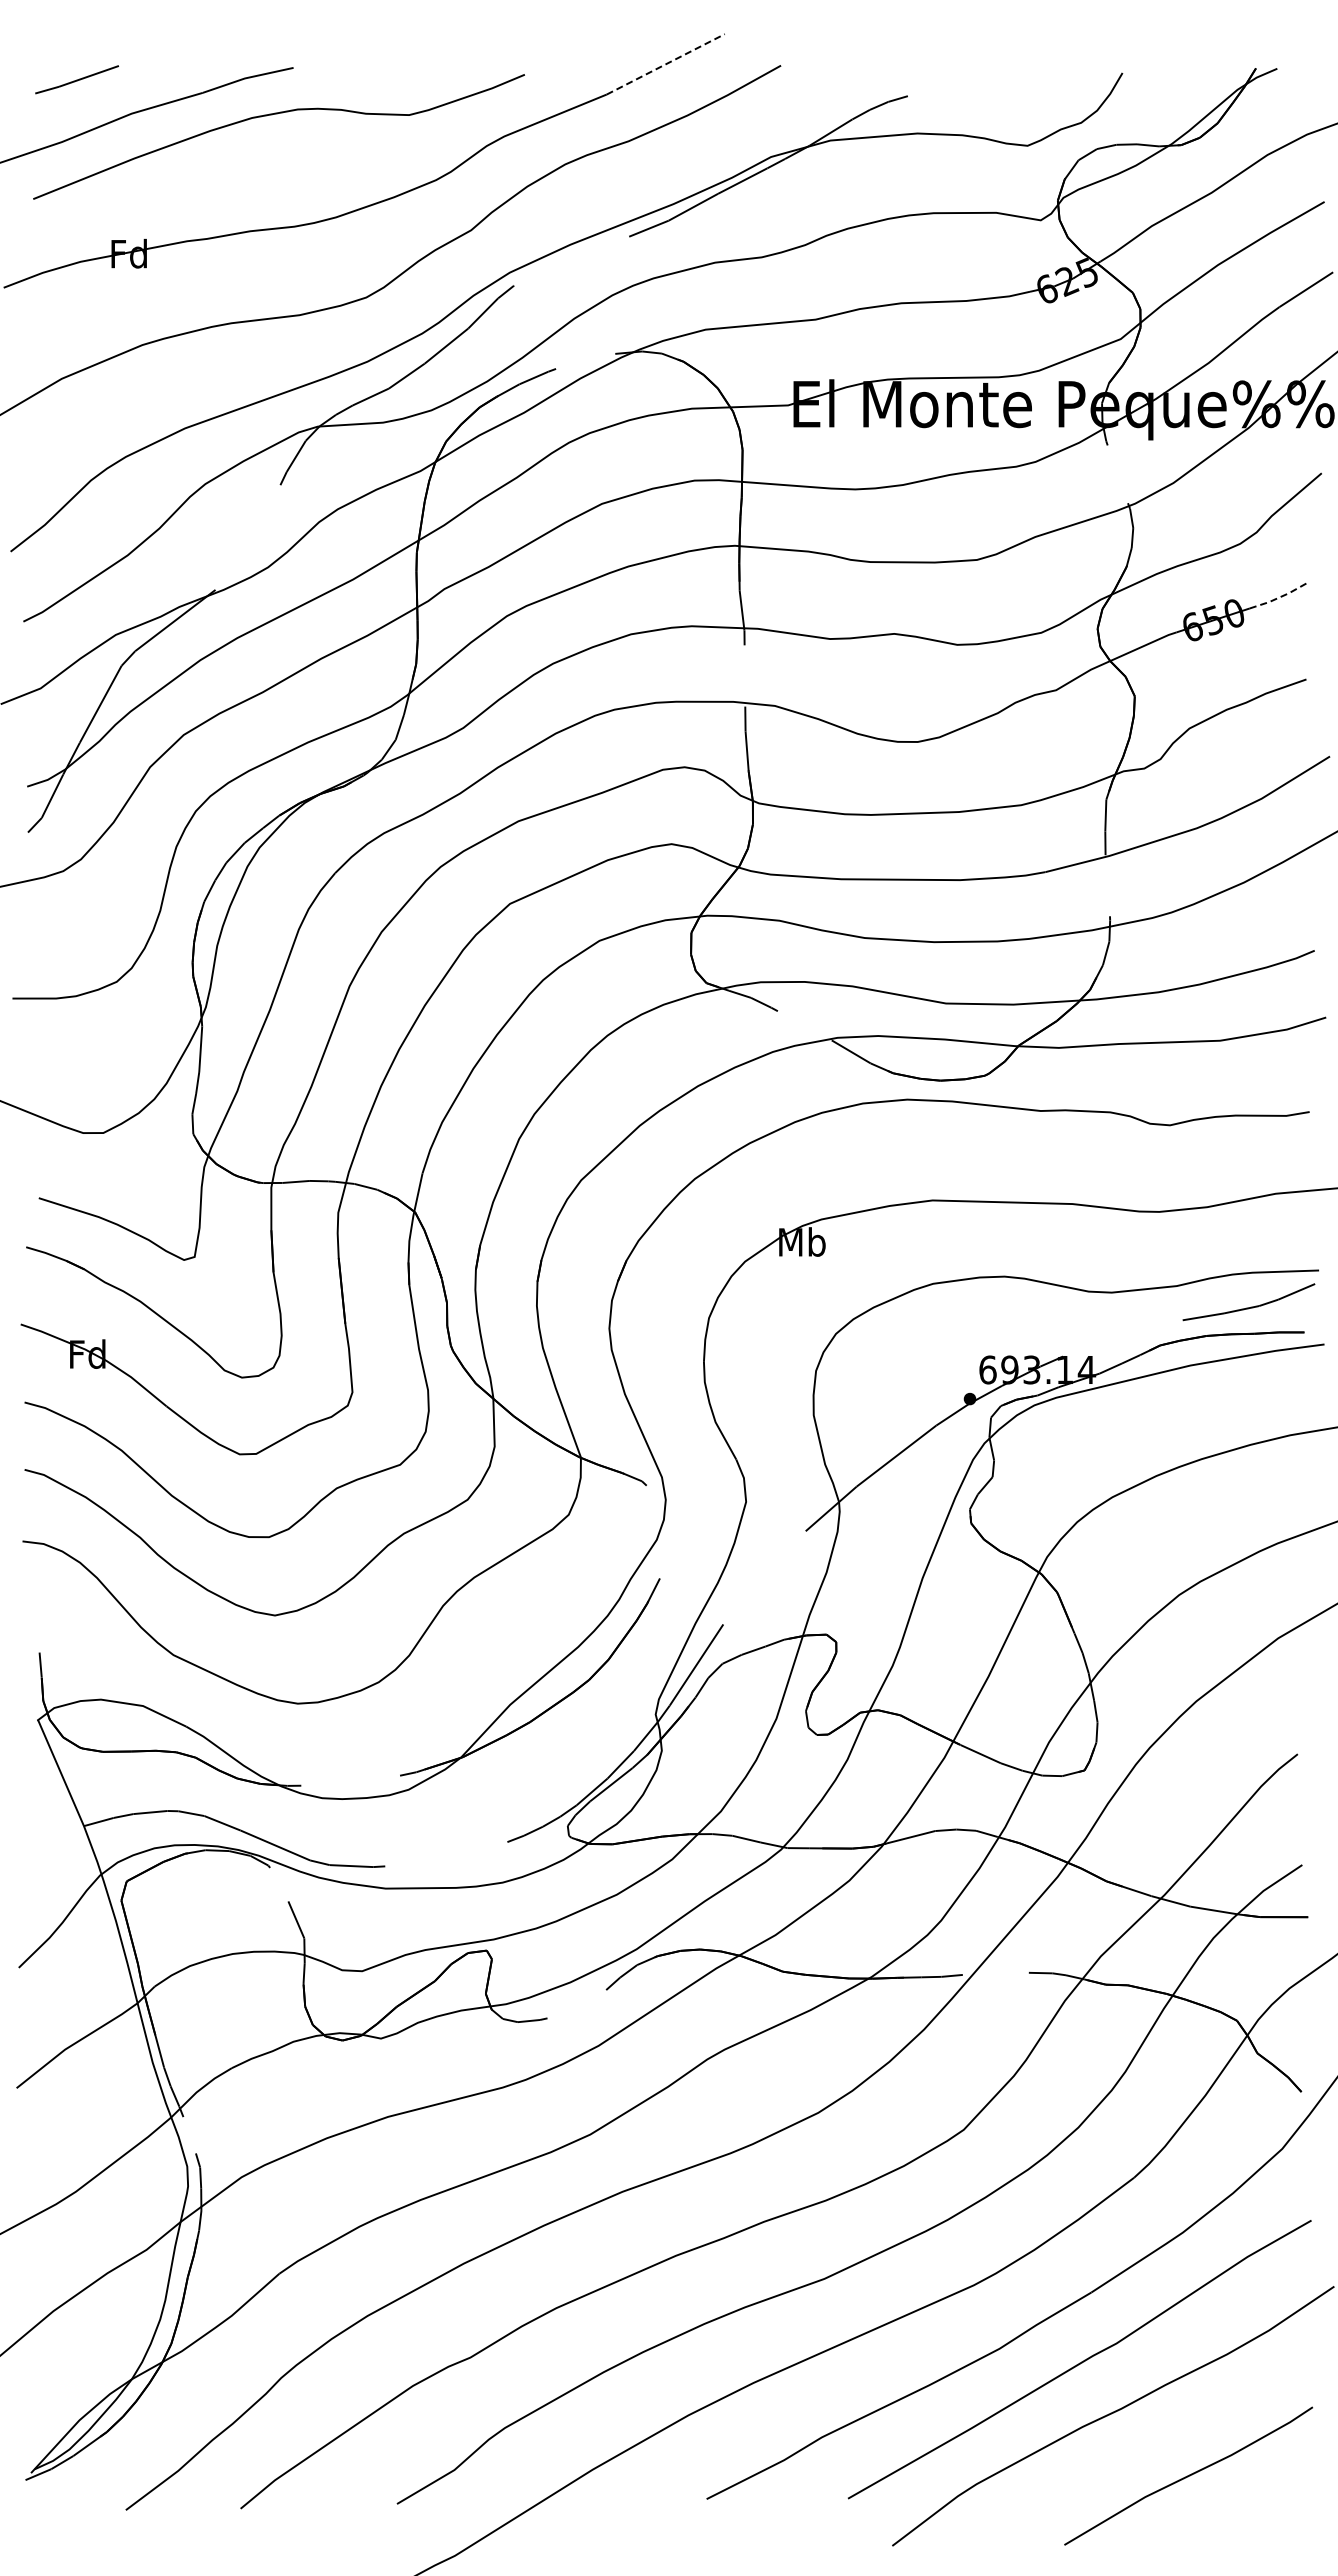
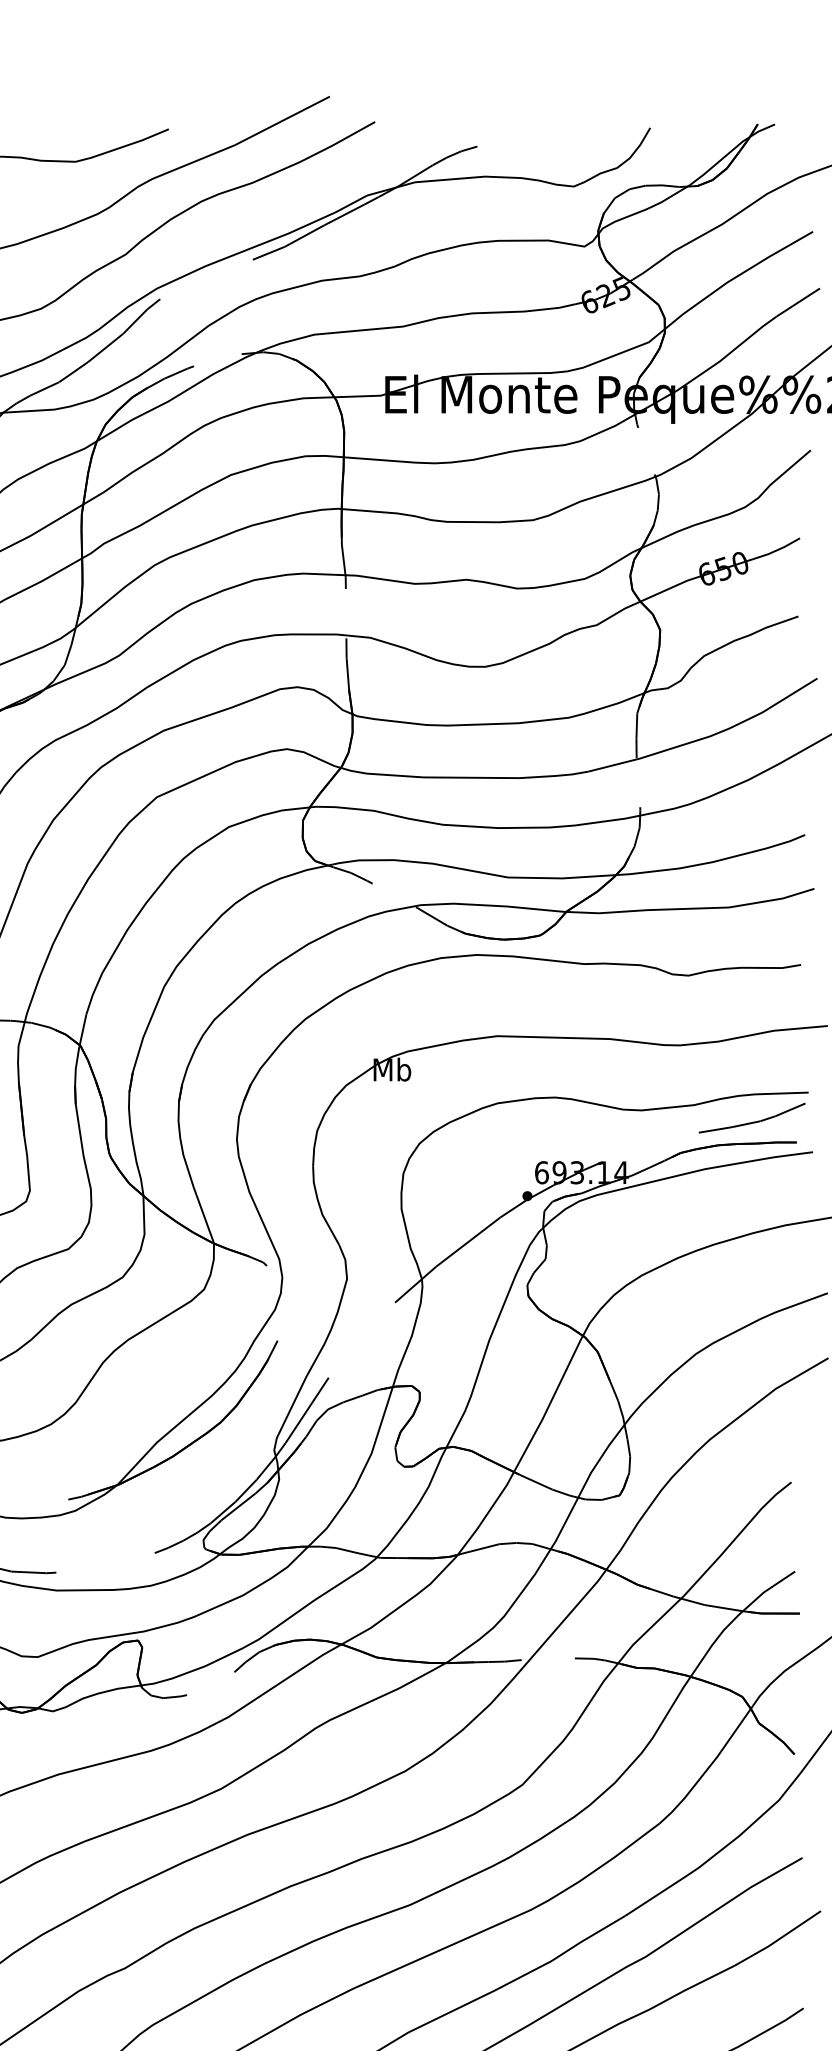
line: (666, 64) -> (282, 121), dashed -> solid
line: (1280, 597) -> (777, 550), dashed -> solid

